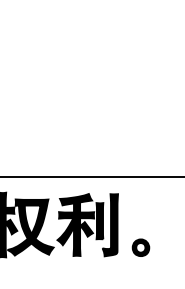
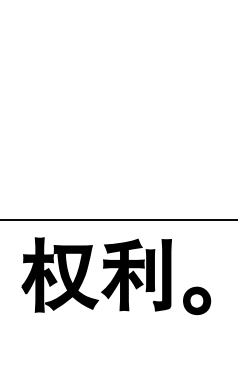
part: (141, 247) -> (197, 300), size x1.4

